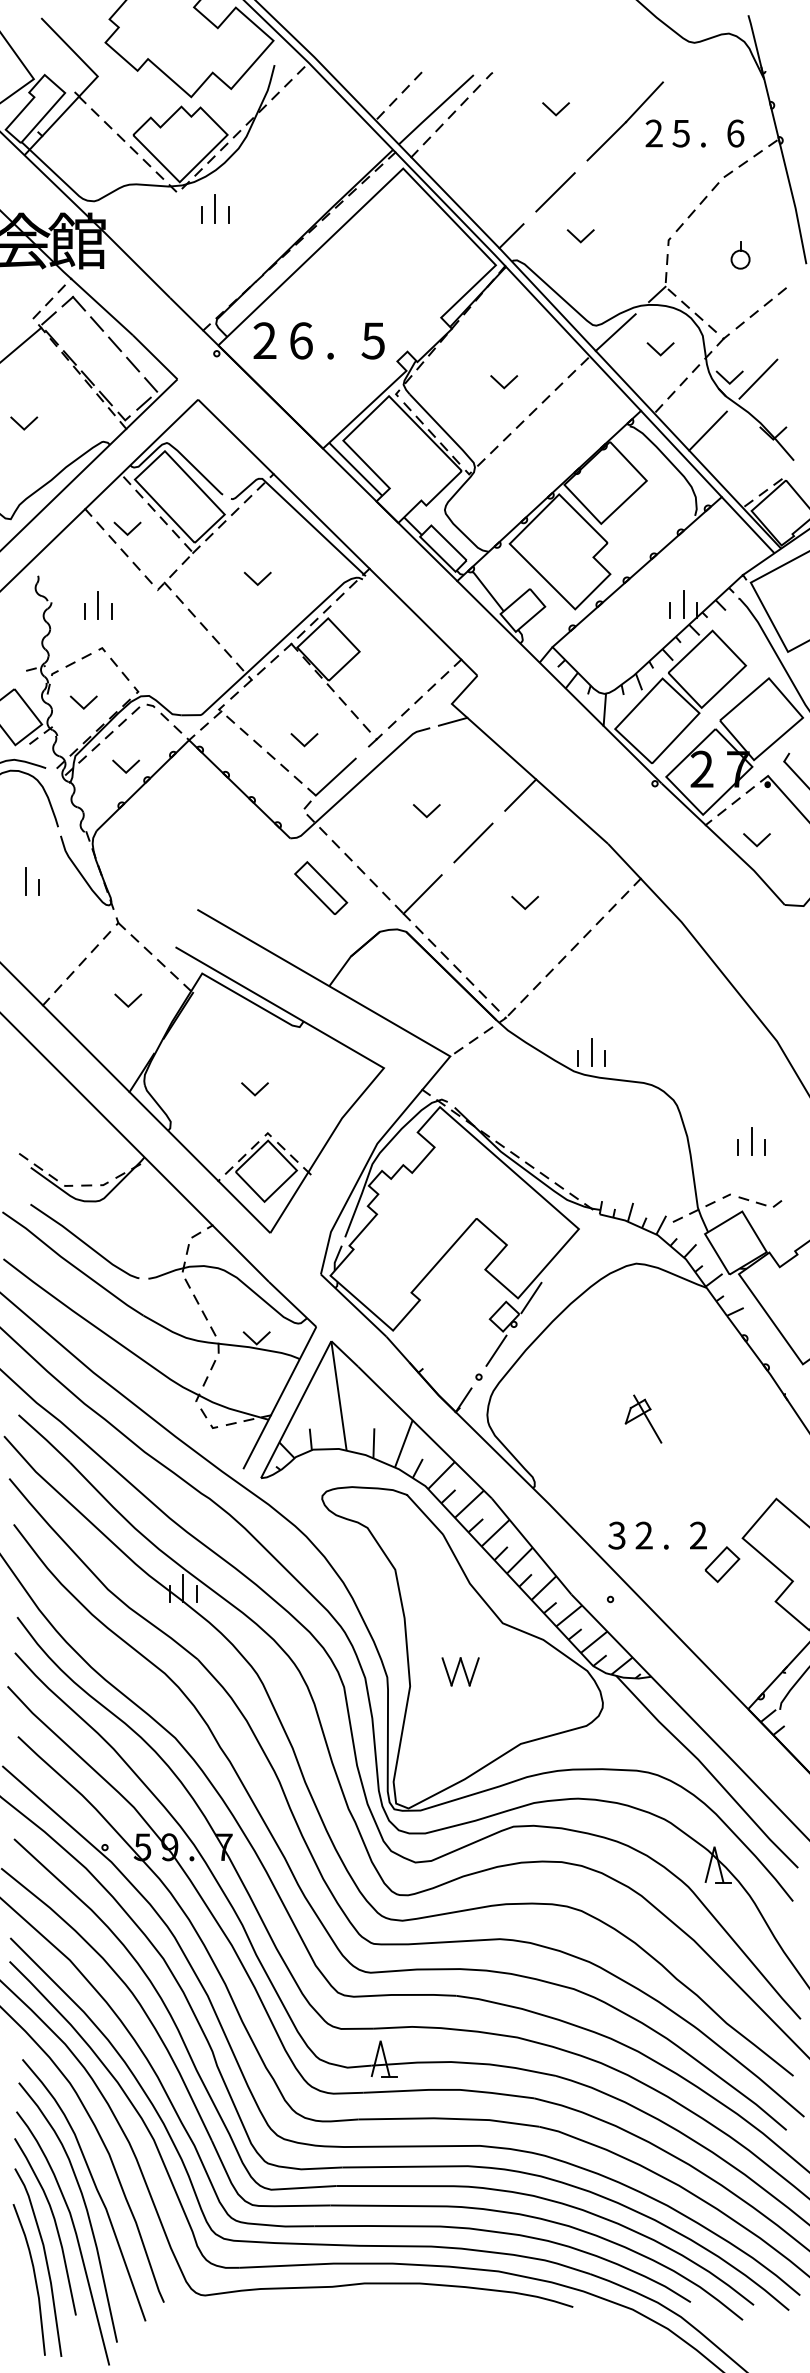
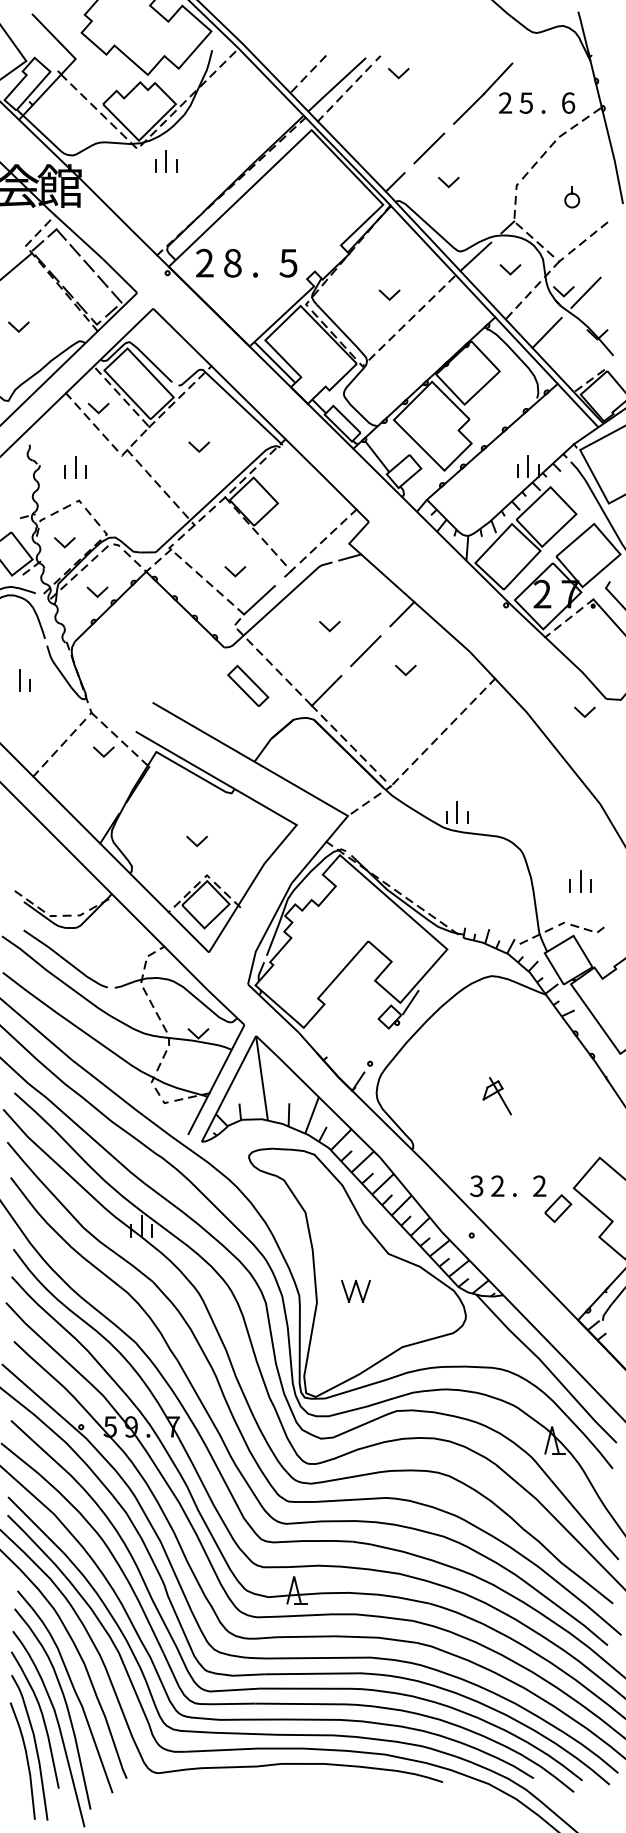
line: (553, 111) -> (396, 75), moved
text: (301, 340) -> (233, 262), 6 -> 8
line: (754, 842) -> (582, 714), moved
line: (521, 904) -> (402, 671), moved
line: (125, 1002) -> (101, 753), moved
line: (496, 1350) -> (383, 1043), removed

